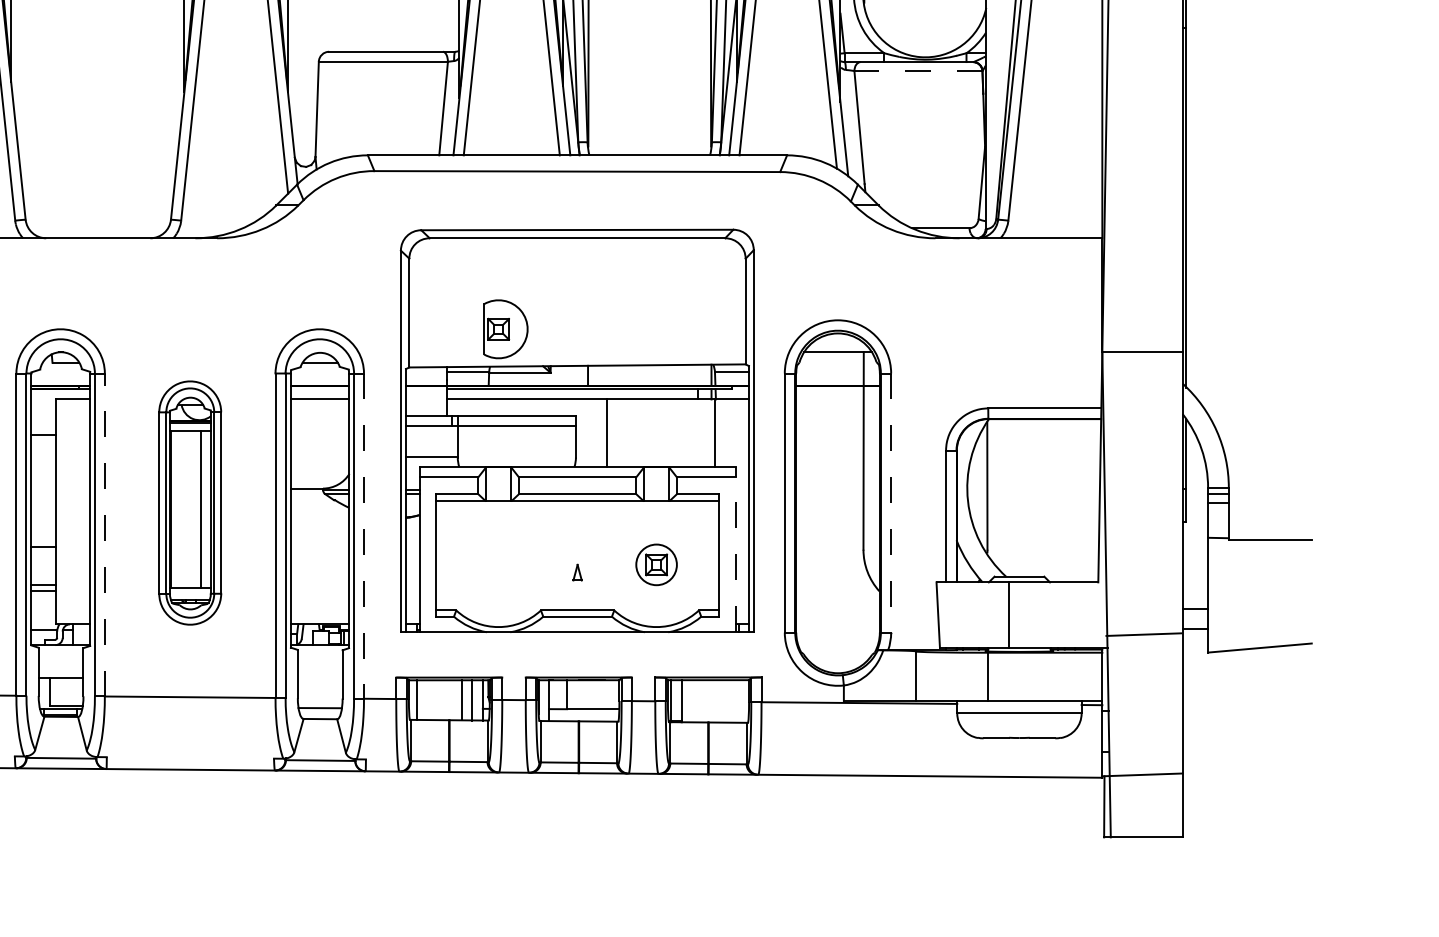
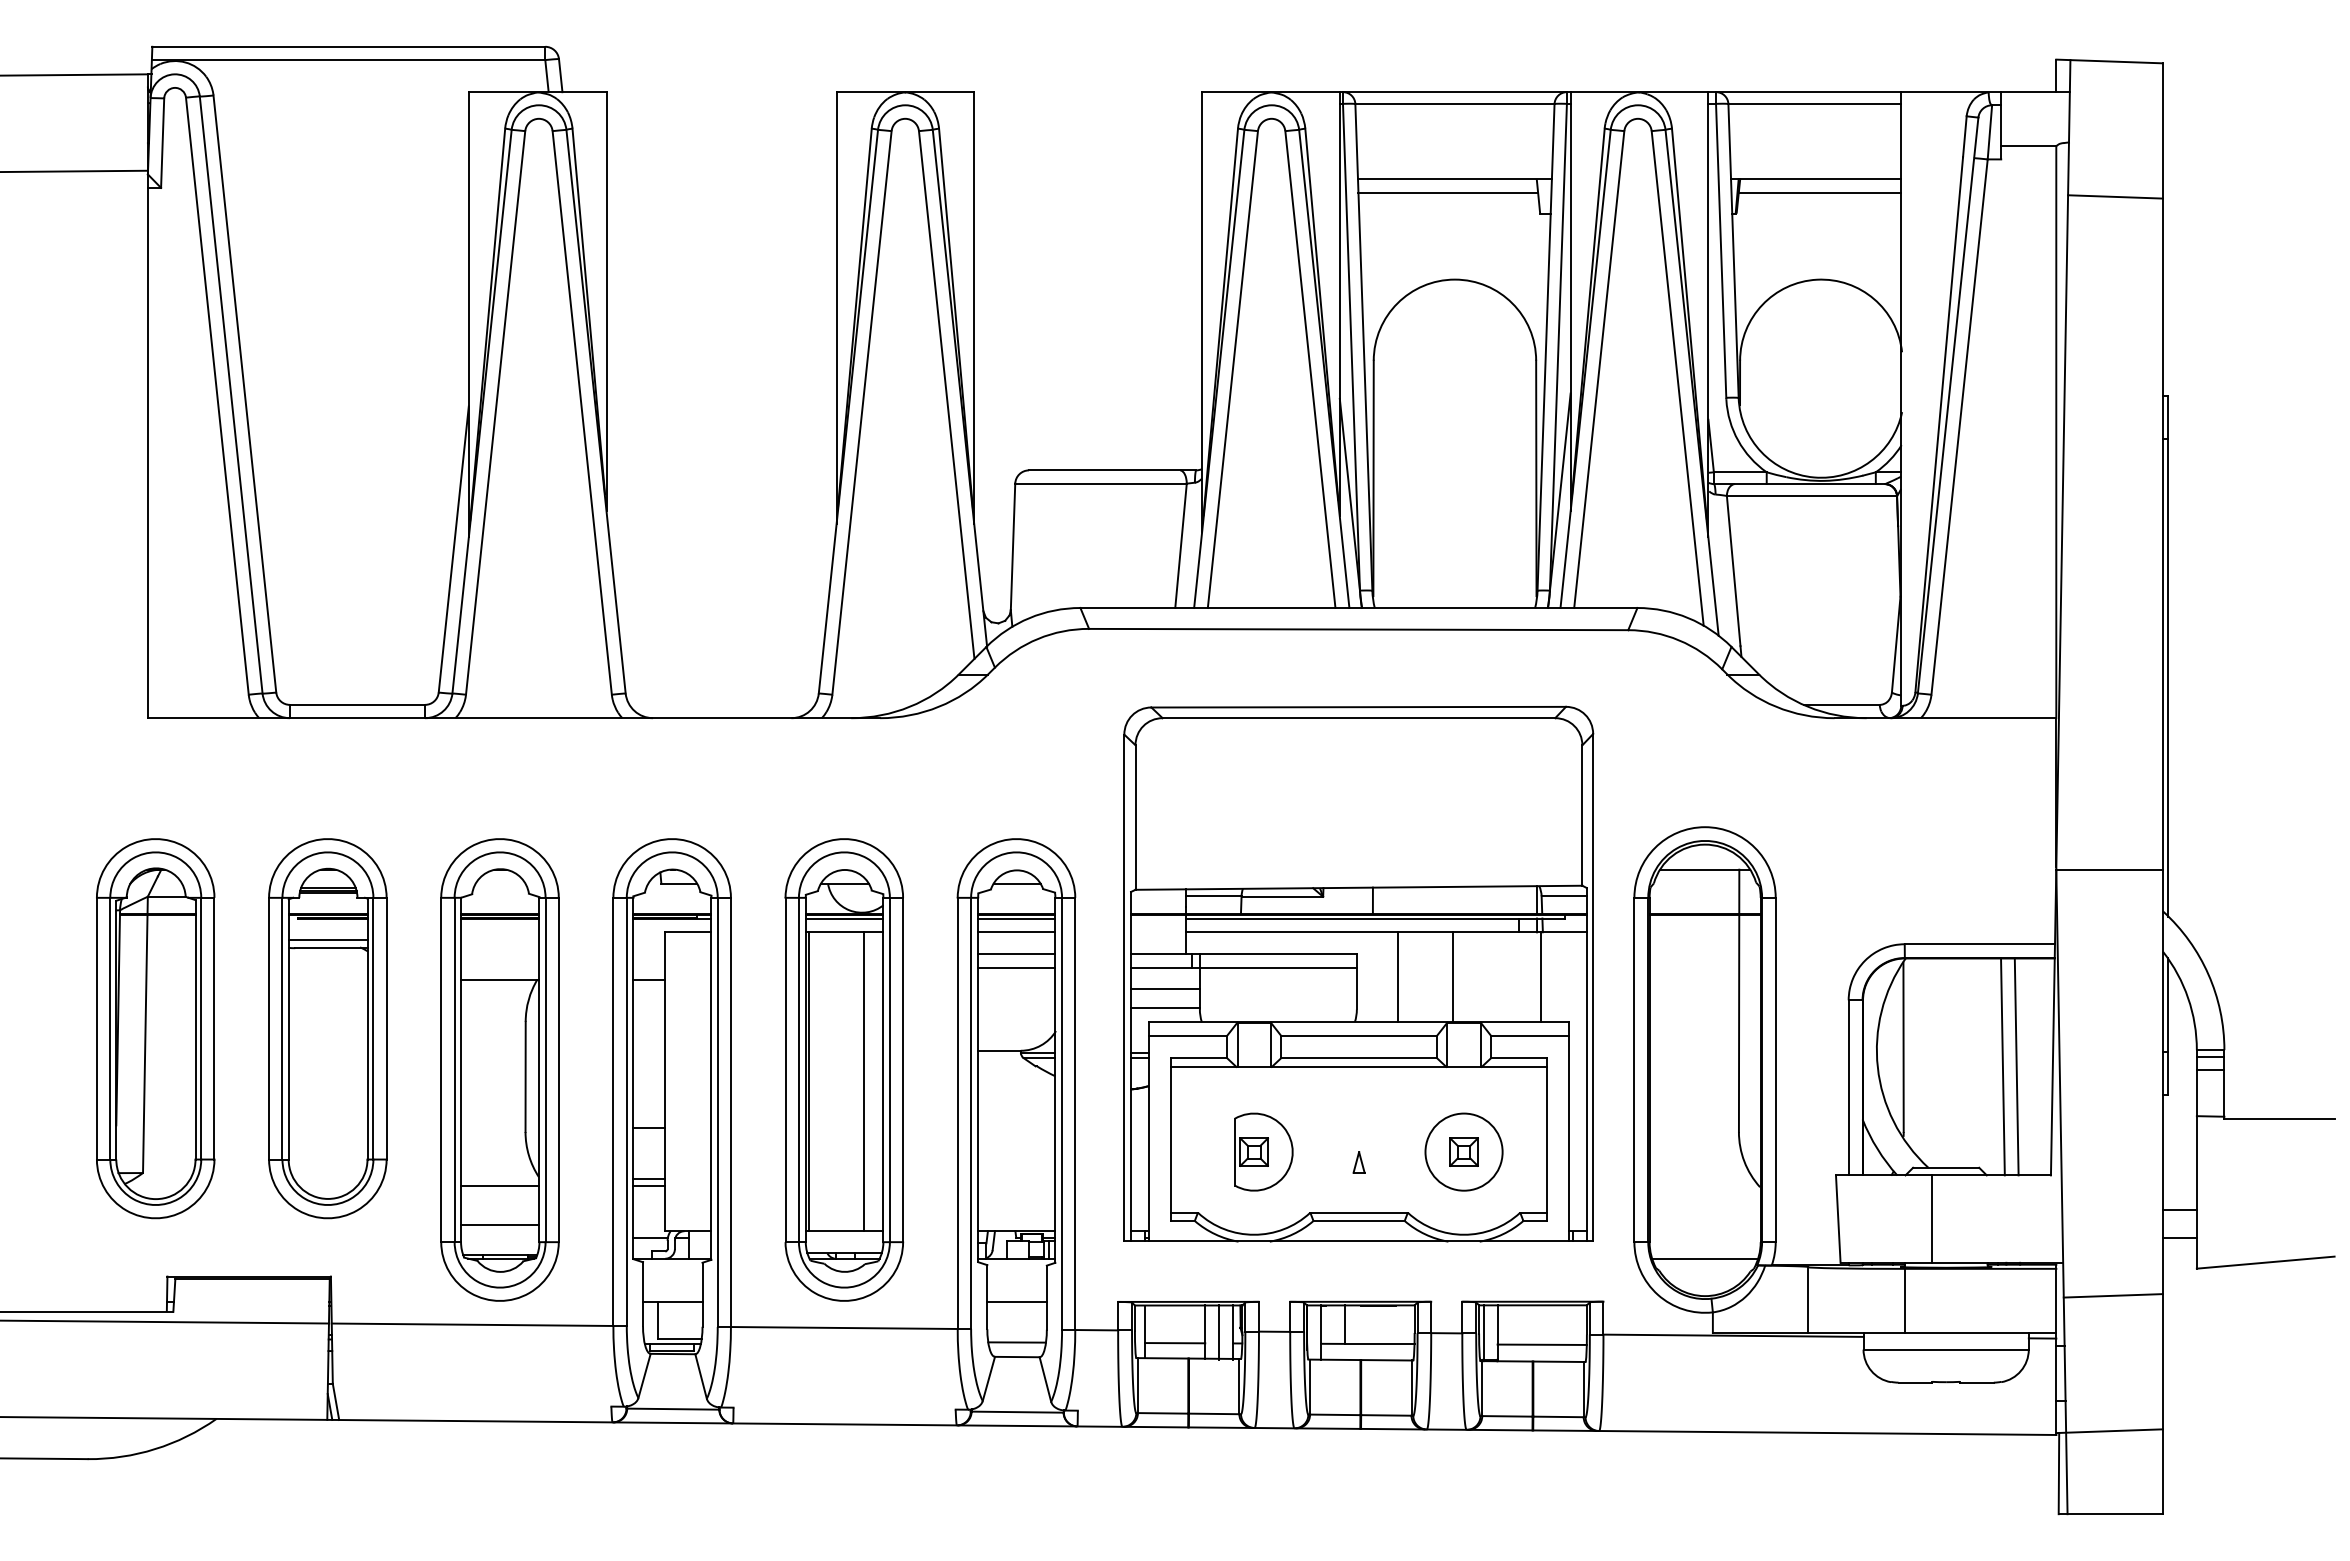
line: (918, 71) -> (1811, 496), dashed -> solid
part: (505, 328) -> (1263, 1151), moved
line: (319, 389) -> (1016, 918), added
line: (319, 416) -> (1016, 954), added
line: (319, 426) -> (1016, 968), added
line: (648, 432) -> (1453, 976), added
line: (431, 442) -> (1165, 989), added
line: (1061, 500) -> (2002, 1066), added
line: (1072, 500) -> (2016, 1066), added
part: (190, 502) -> (844, 1069), size x1.43
line: (891, 503) -> (1775, 1070), dashed -> solid
line: (104, 535) -> (730, 1112), dashed -> solid
line: (364, 536) -> (1075, 1114), dashed -> solid
line: (735, 549) -> (1569, 1131), dashed -> solid
circle: (656, 564) -> (1463, 1151), size x1.43
line: (1143, 634) -> (2112, 1295), moved
line: (838, 644) -> (1705, 1258), added
line: (319, 678) -> (1016, 1302), added
line: (439, 708) -> (1175, 1343), added
line: (714, 709) -> (1541, 1344), added

